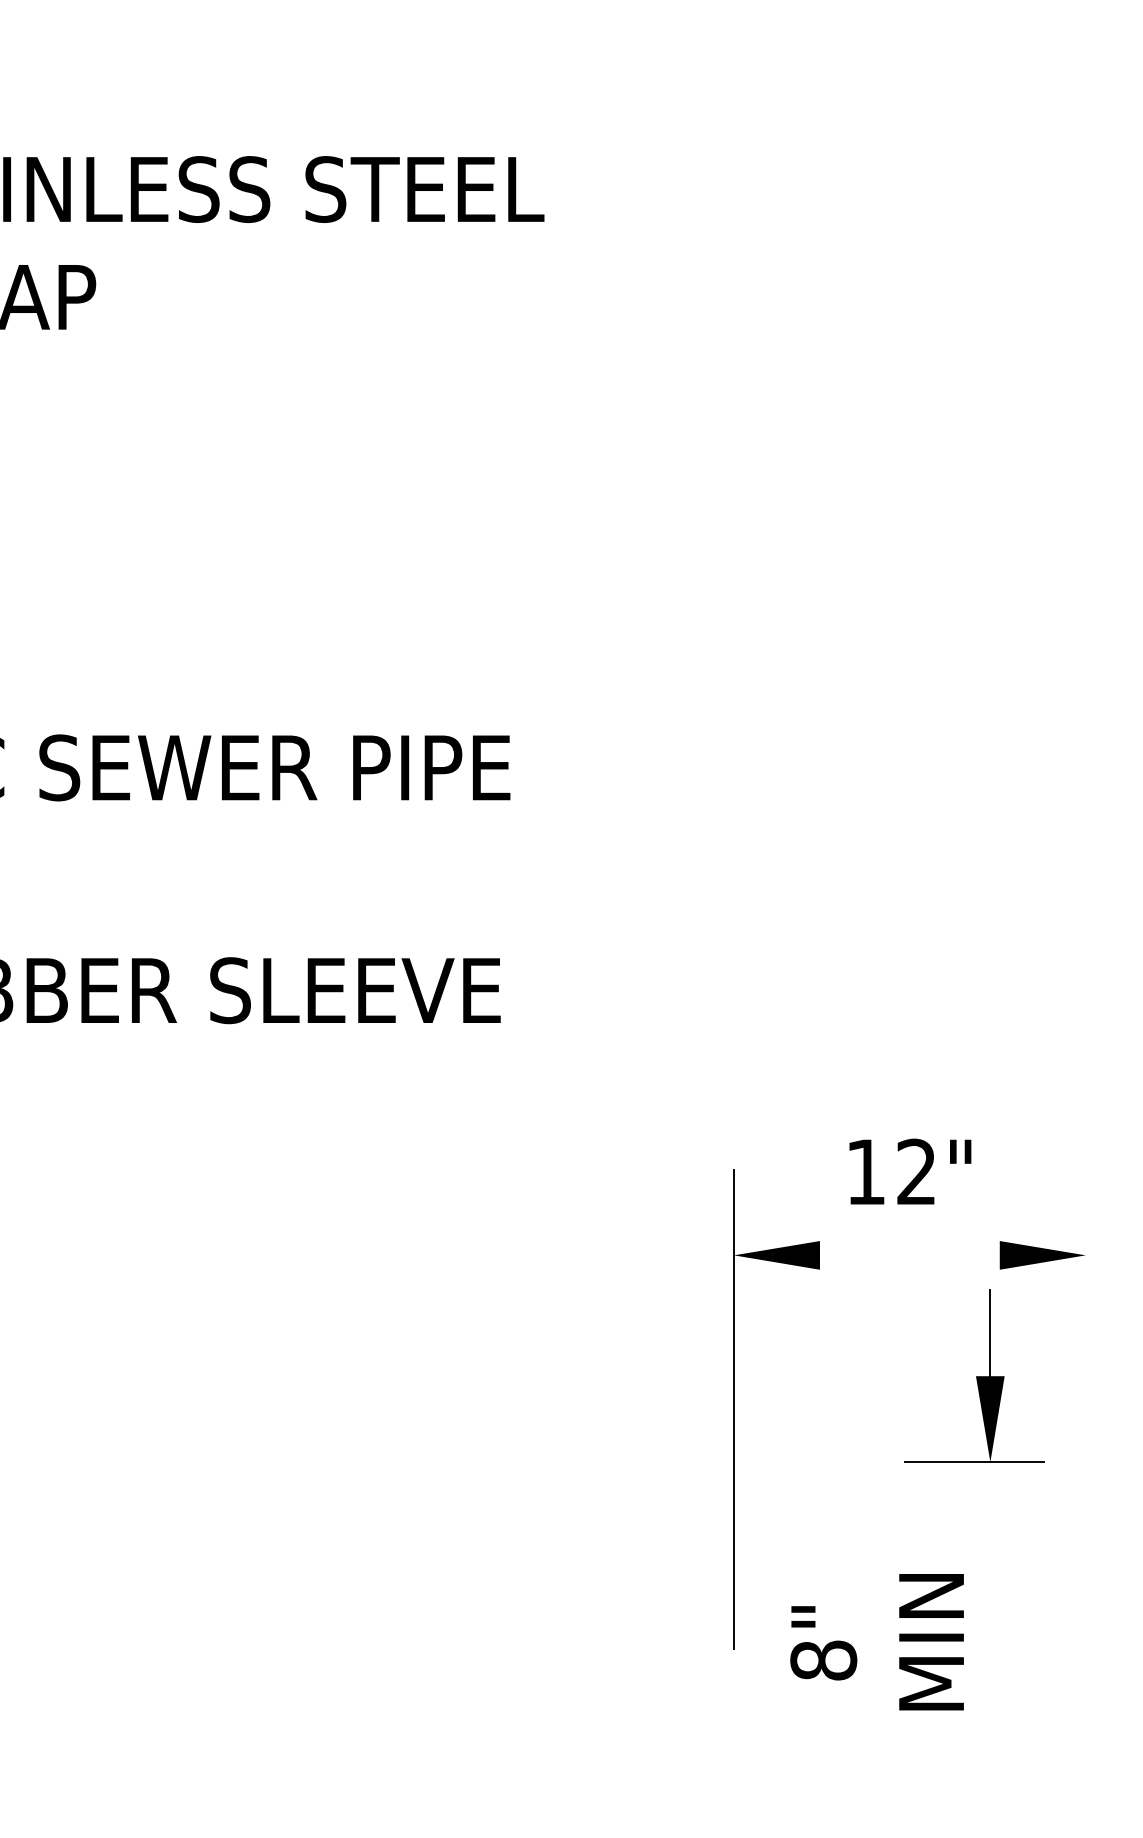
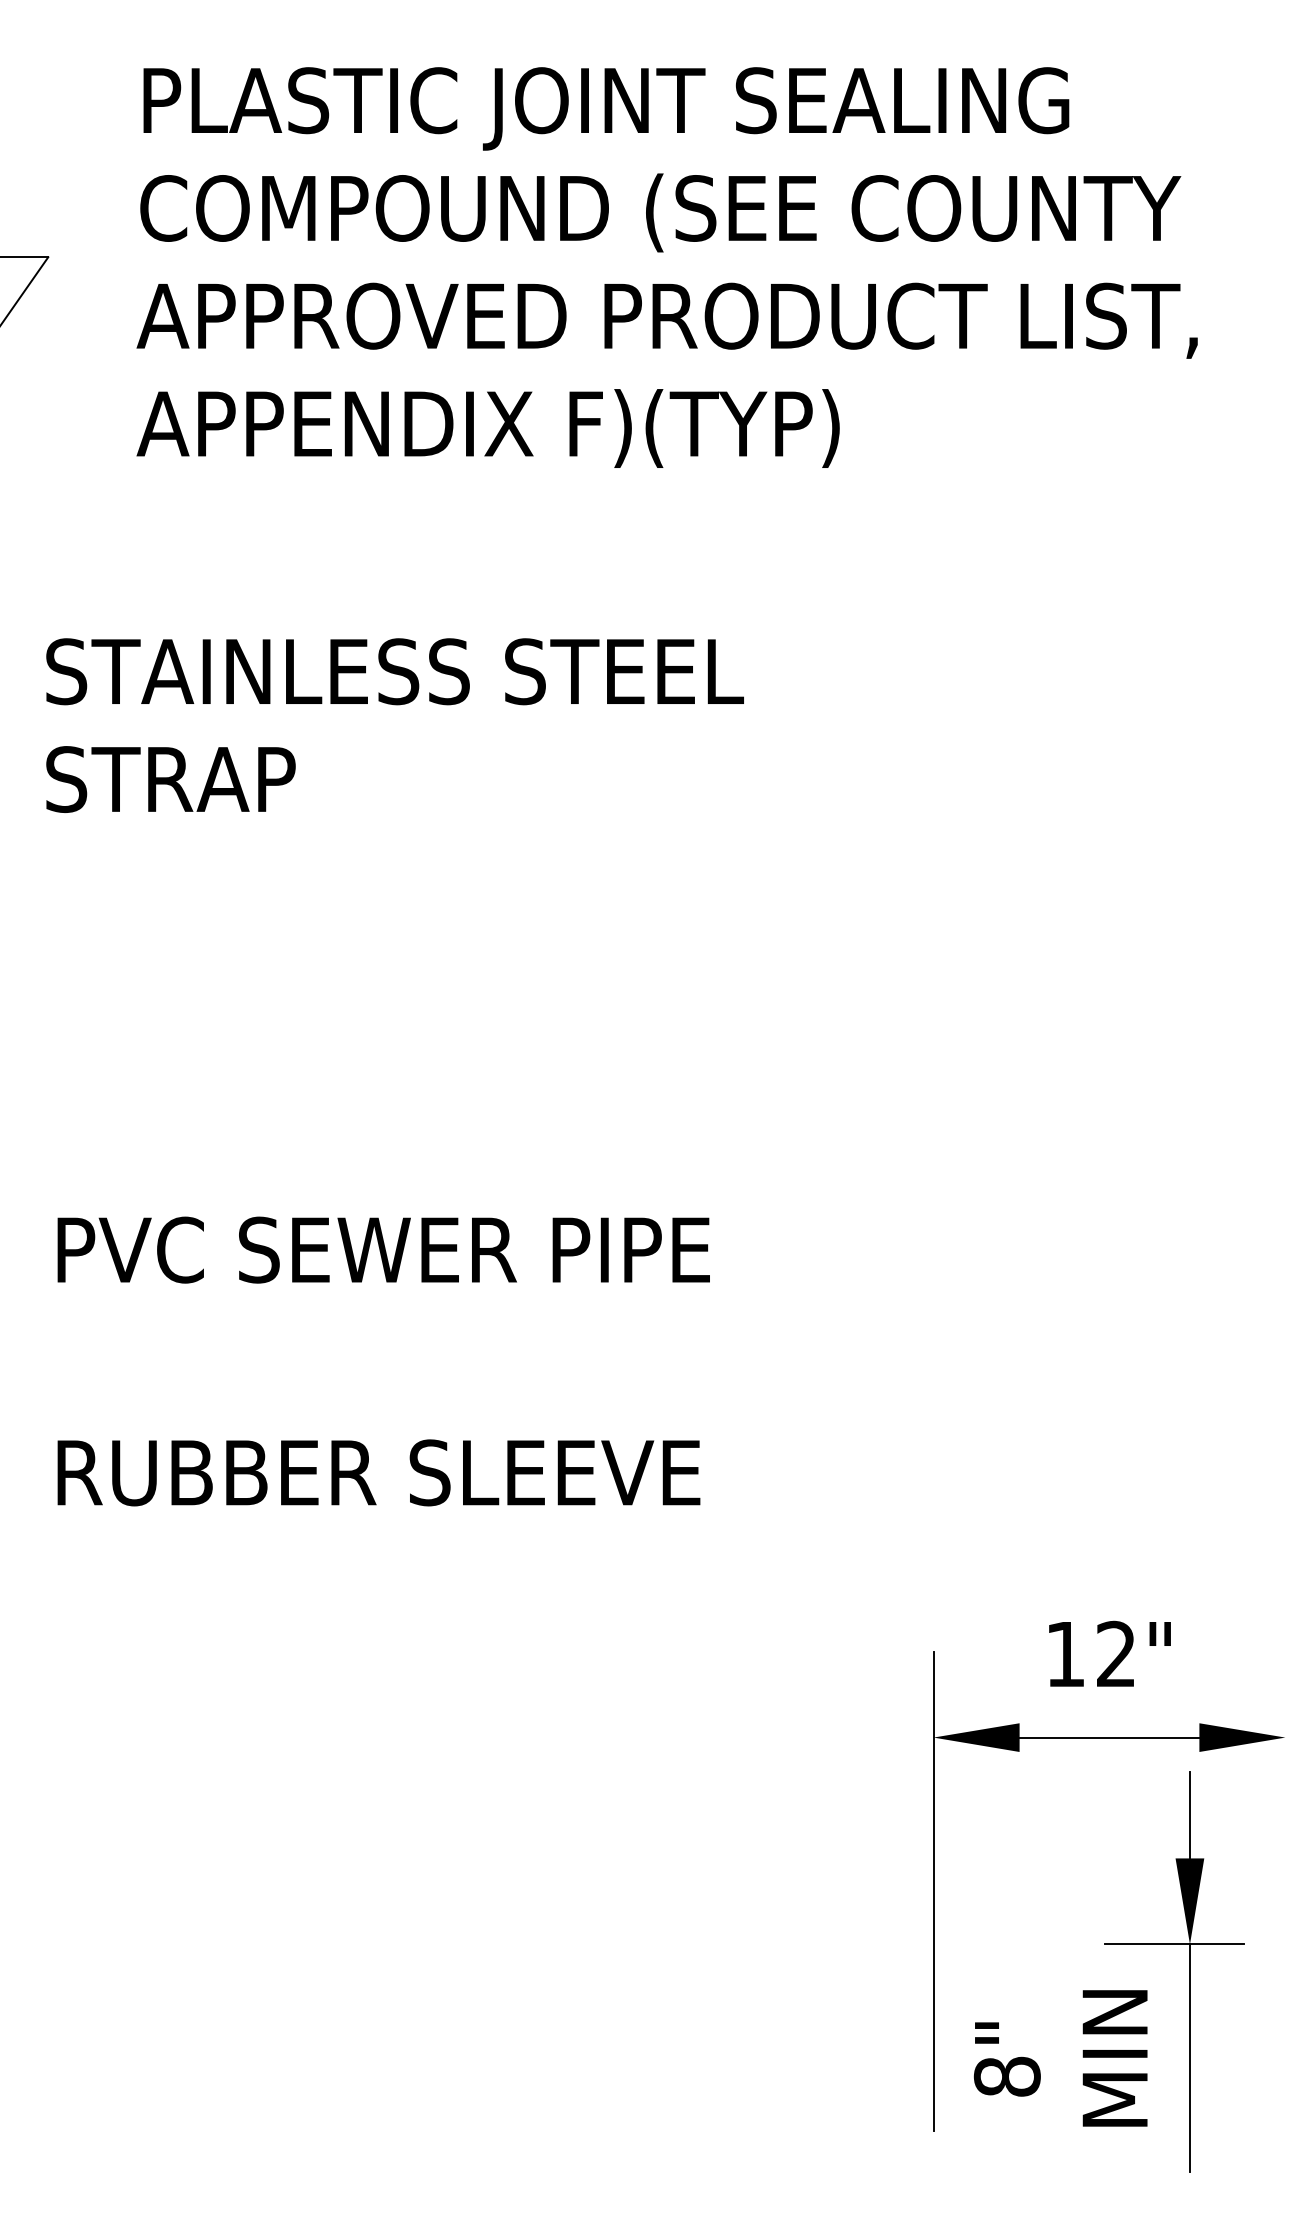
line: (909, 1255) -> (1109, 1737), added
line: (989, 1575) -> (1189, 2057), added
text: (876, 1642) -> (1060, 2058), moved

